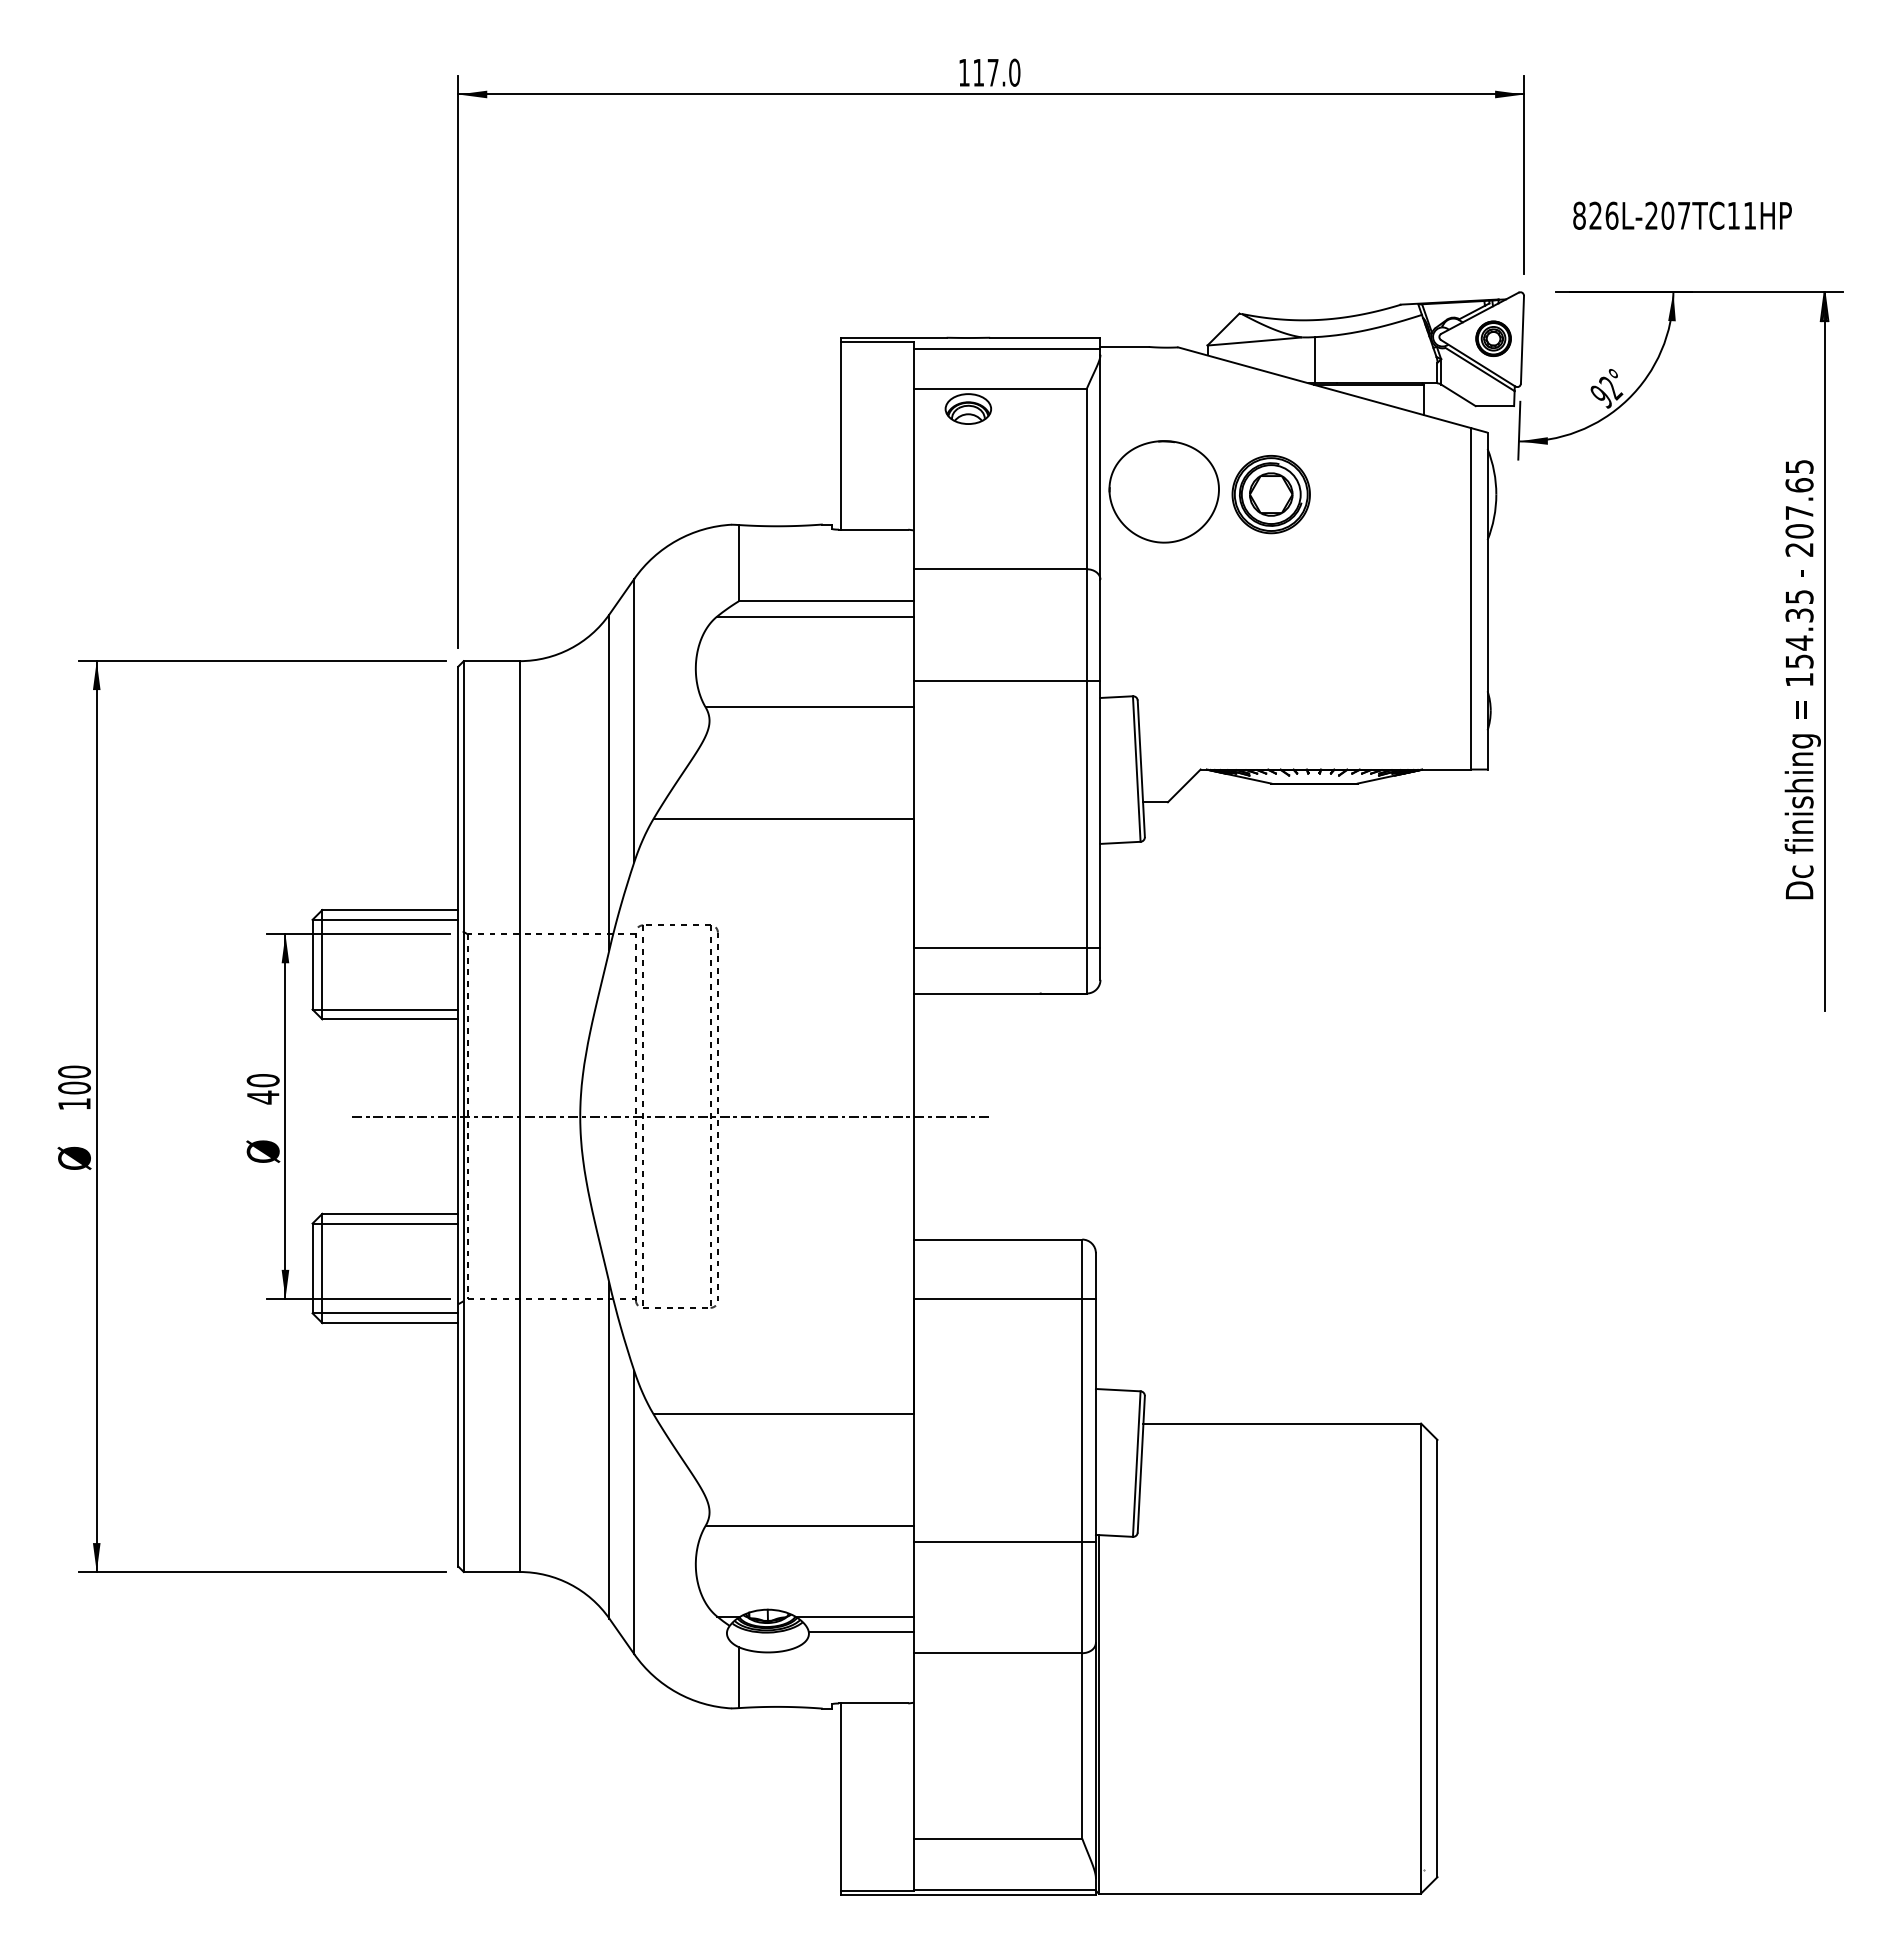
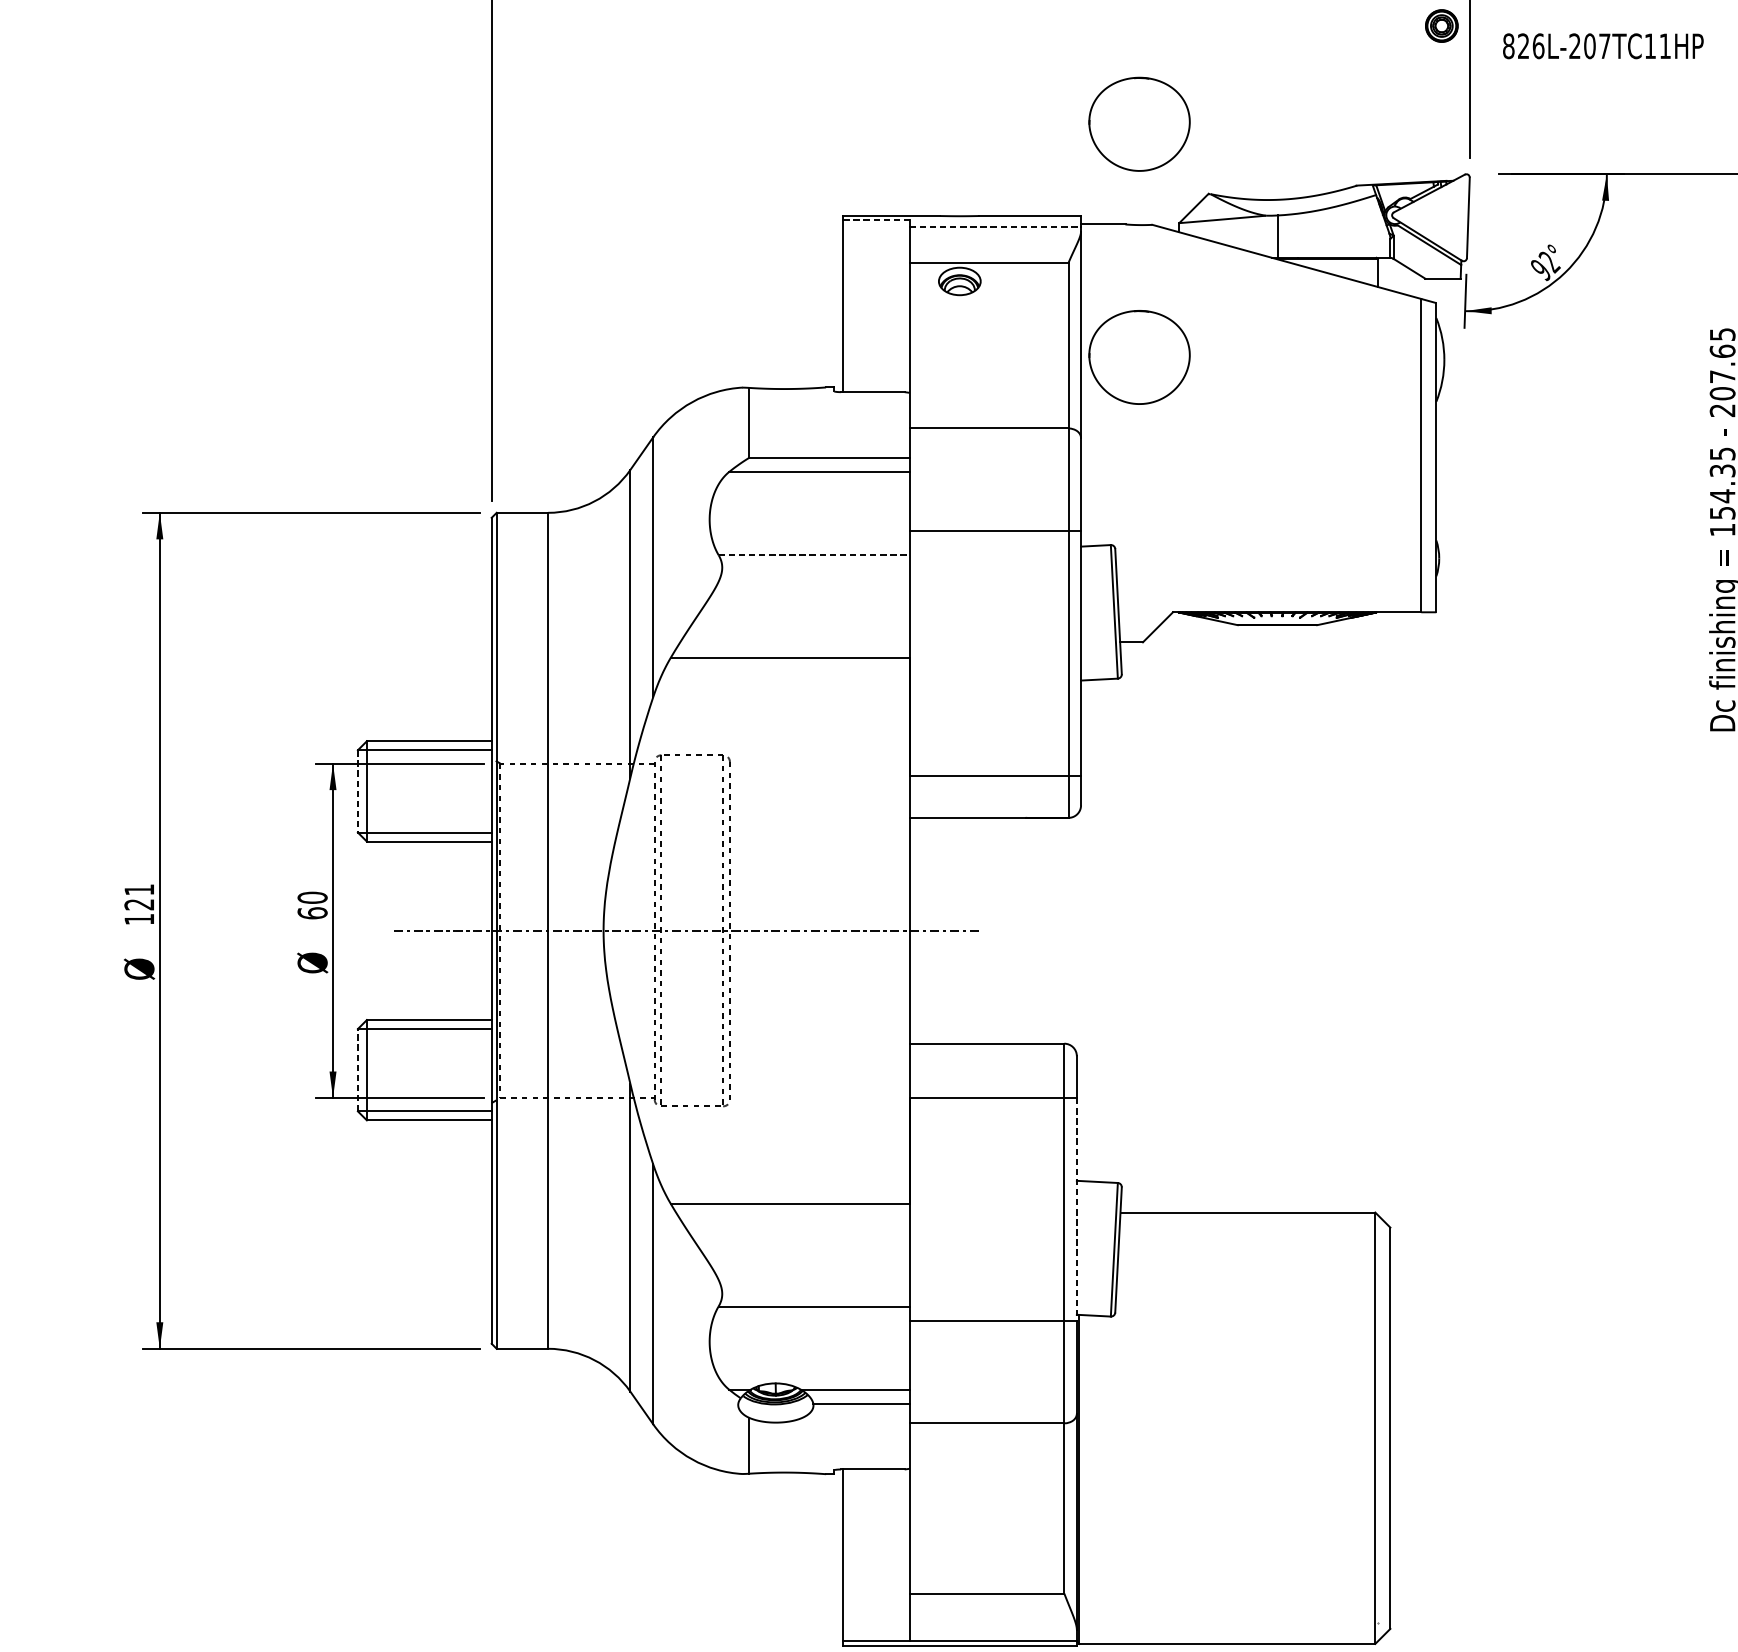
text: (1682, 215) -> (1603, 45), moved
part: (1163, 237) -> (1138, 124), added
part: (1493, 338) -> (1441, 25), moved
line: (878, 342) -> (877, 220), solid -> dashed
line: (1007, 349) -> (995, 226), solid -> dashed
part: (1270, 494) -> (1237, 359), removed
line: (810, 707) -> (814, 555), solid -> dashed
line: (312, 964) -> (357, 791), solid -> dashed
text: (74, 1079) -> (139, 896), 100 -> 121
text: (262, 1097) -> (311, 913), 40 -> 60
line: (312, 1268) -> (357, 1070), solid -> dashed
line: (1095, 1420) -> (1076, 1209), solid -> dashed

